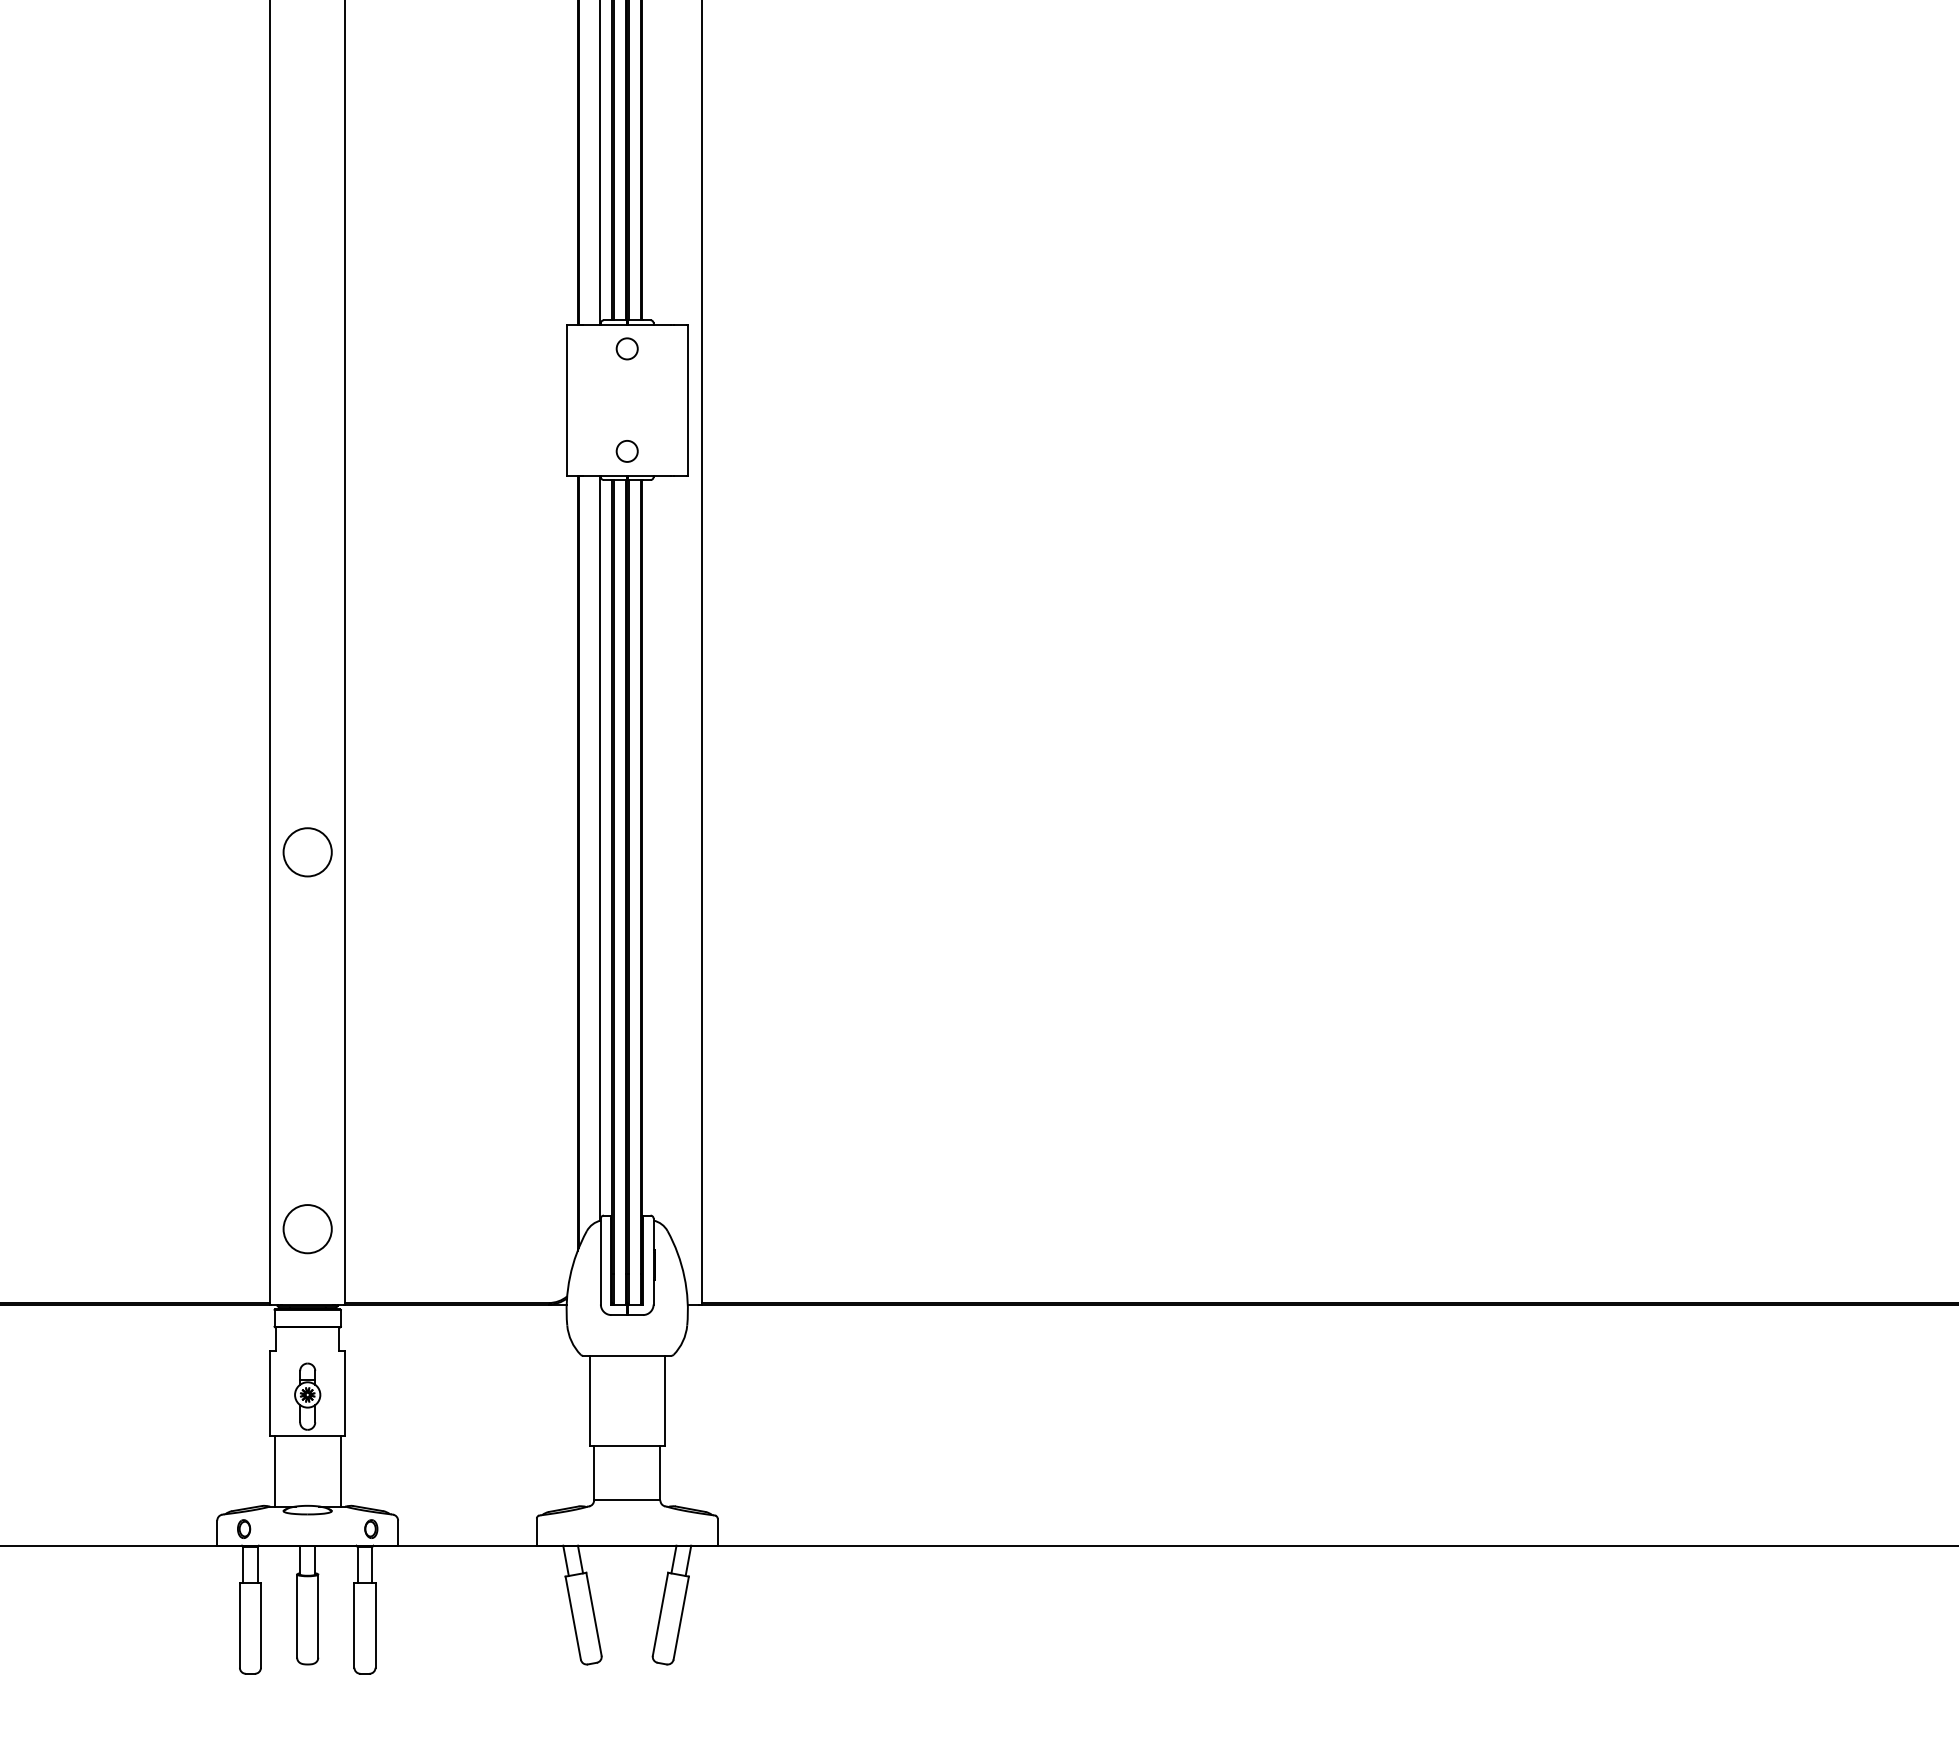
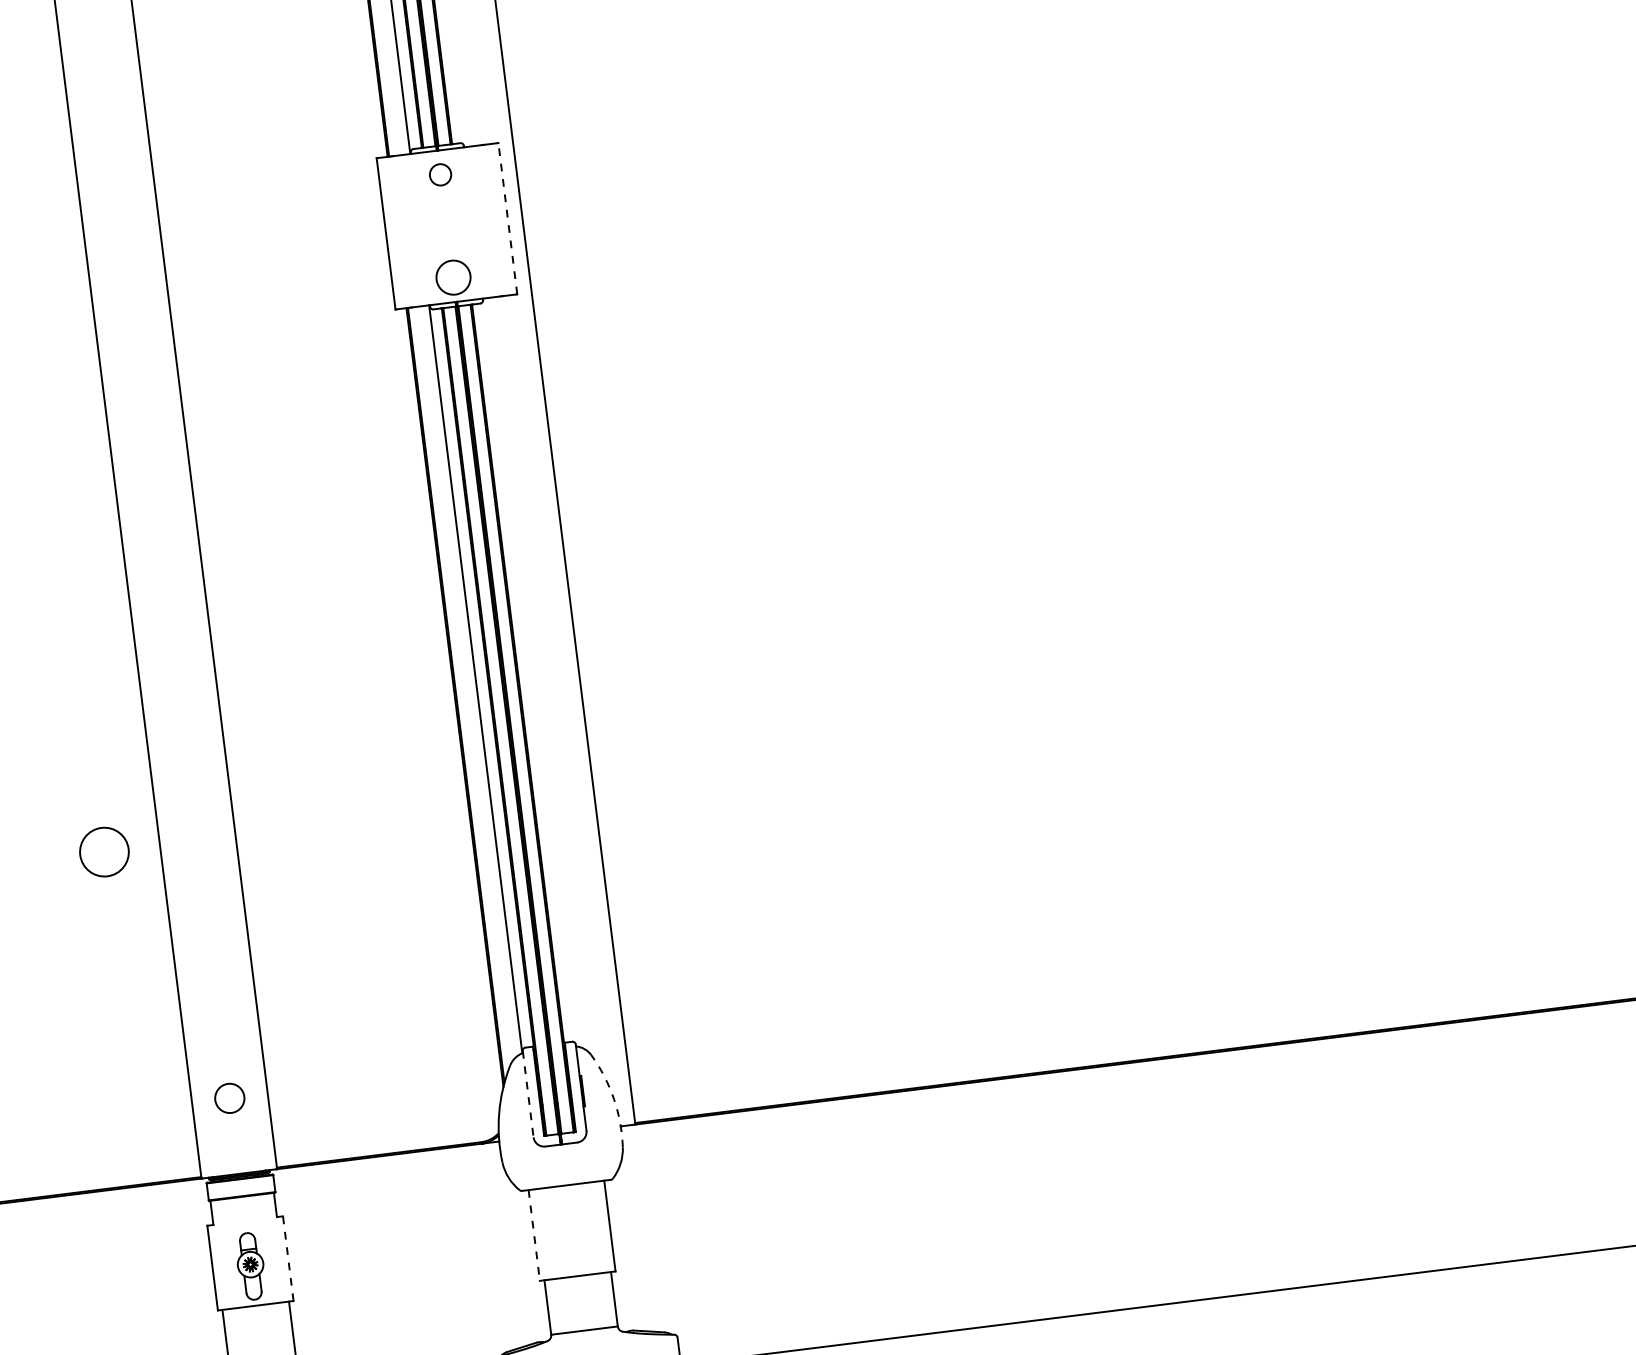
line: (687, 399) -> (507, 218), solid -> dashed
circle: (626, 451) -> (452, 277), size x1.6
circle: (307, 852) -> (104, 852), moved
circle: (307, 1229) -> (229, 1098), size x0.6
line: (600, 1261) -> (527, 1094), solid -> dashed
arc: (684, 1276) -> (613, 1098), solid -> dashed
line: (345, 1393) -> (288, 1258), solid -> dashed
line: (589, 1401) -> (534, 1236), solid -> dashed

